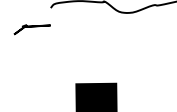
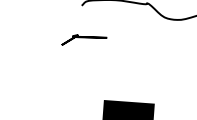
part: (31, 29) -> (83, 40), moved

